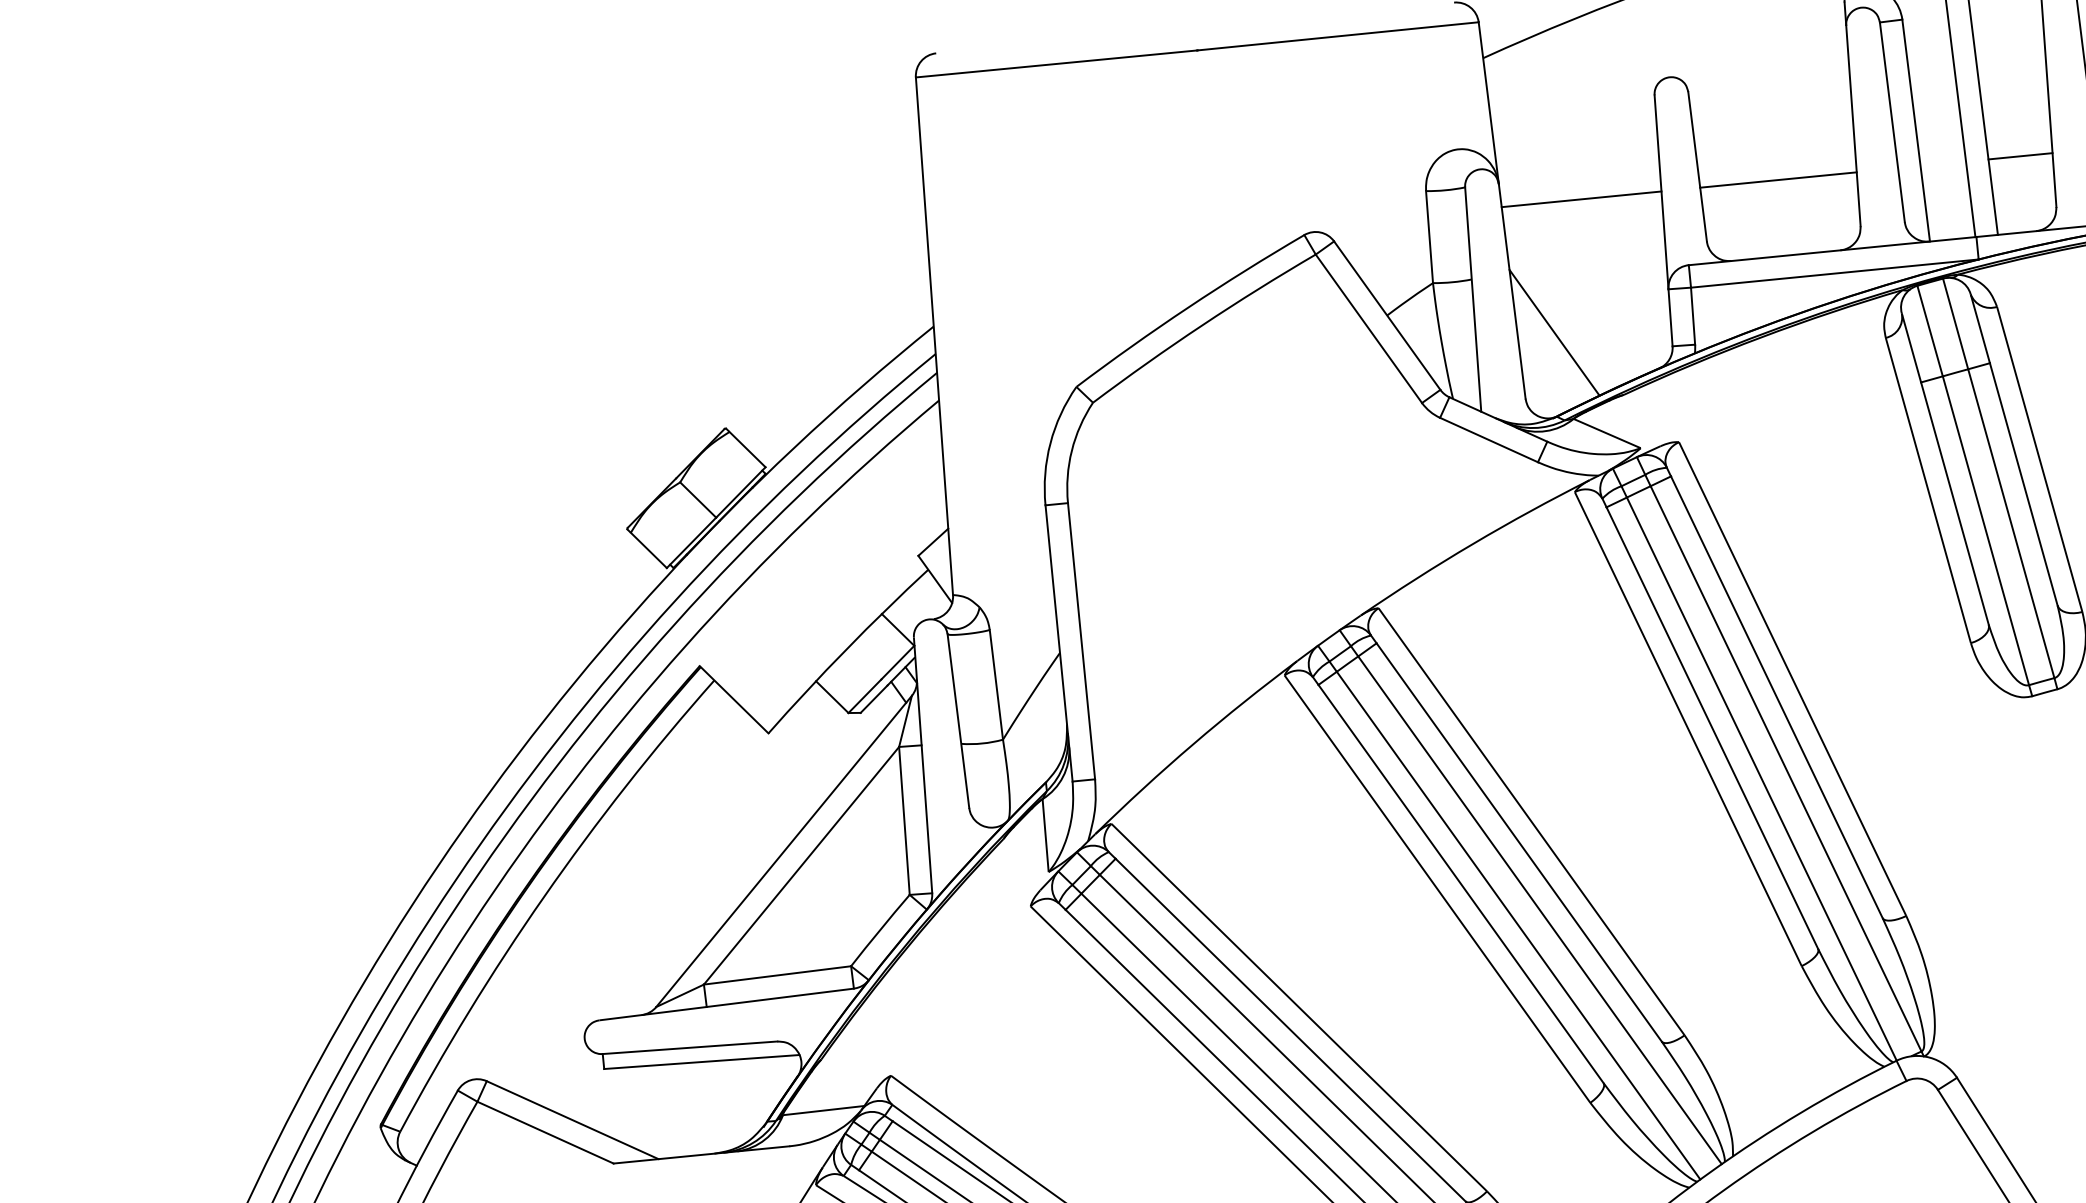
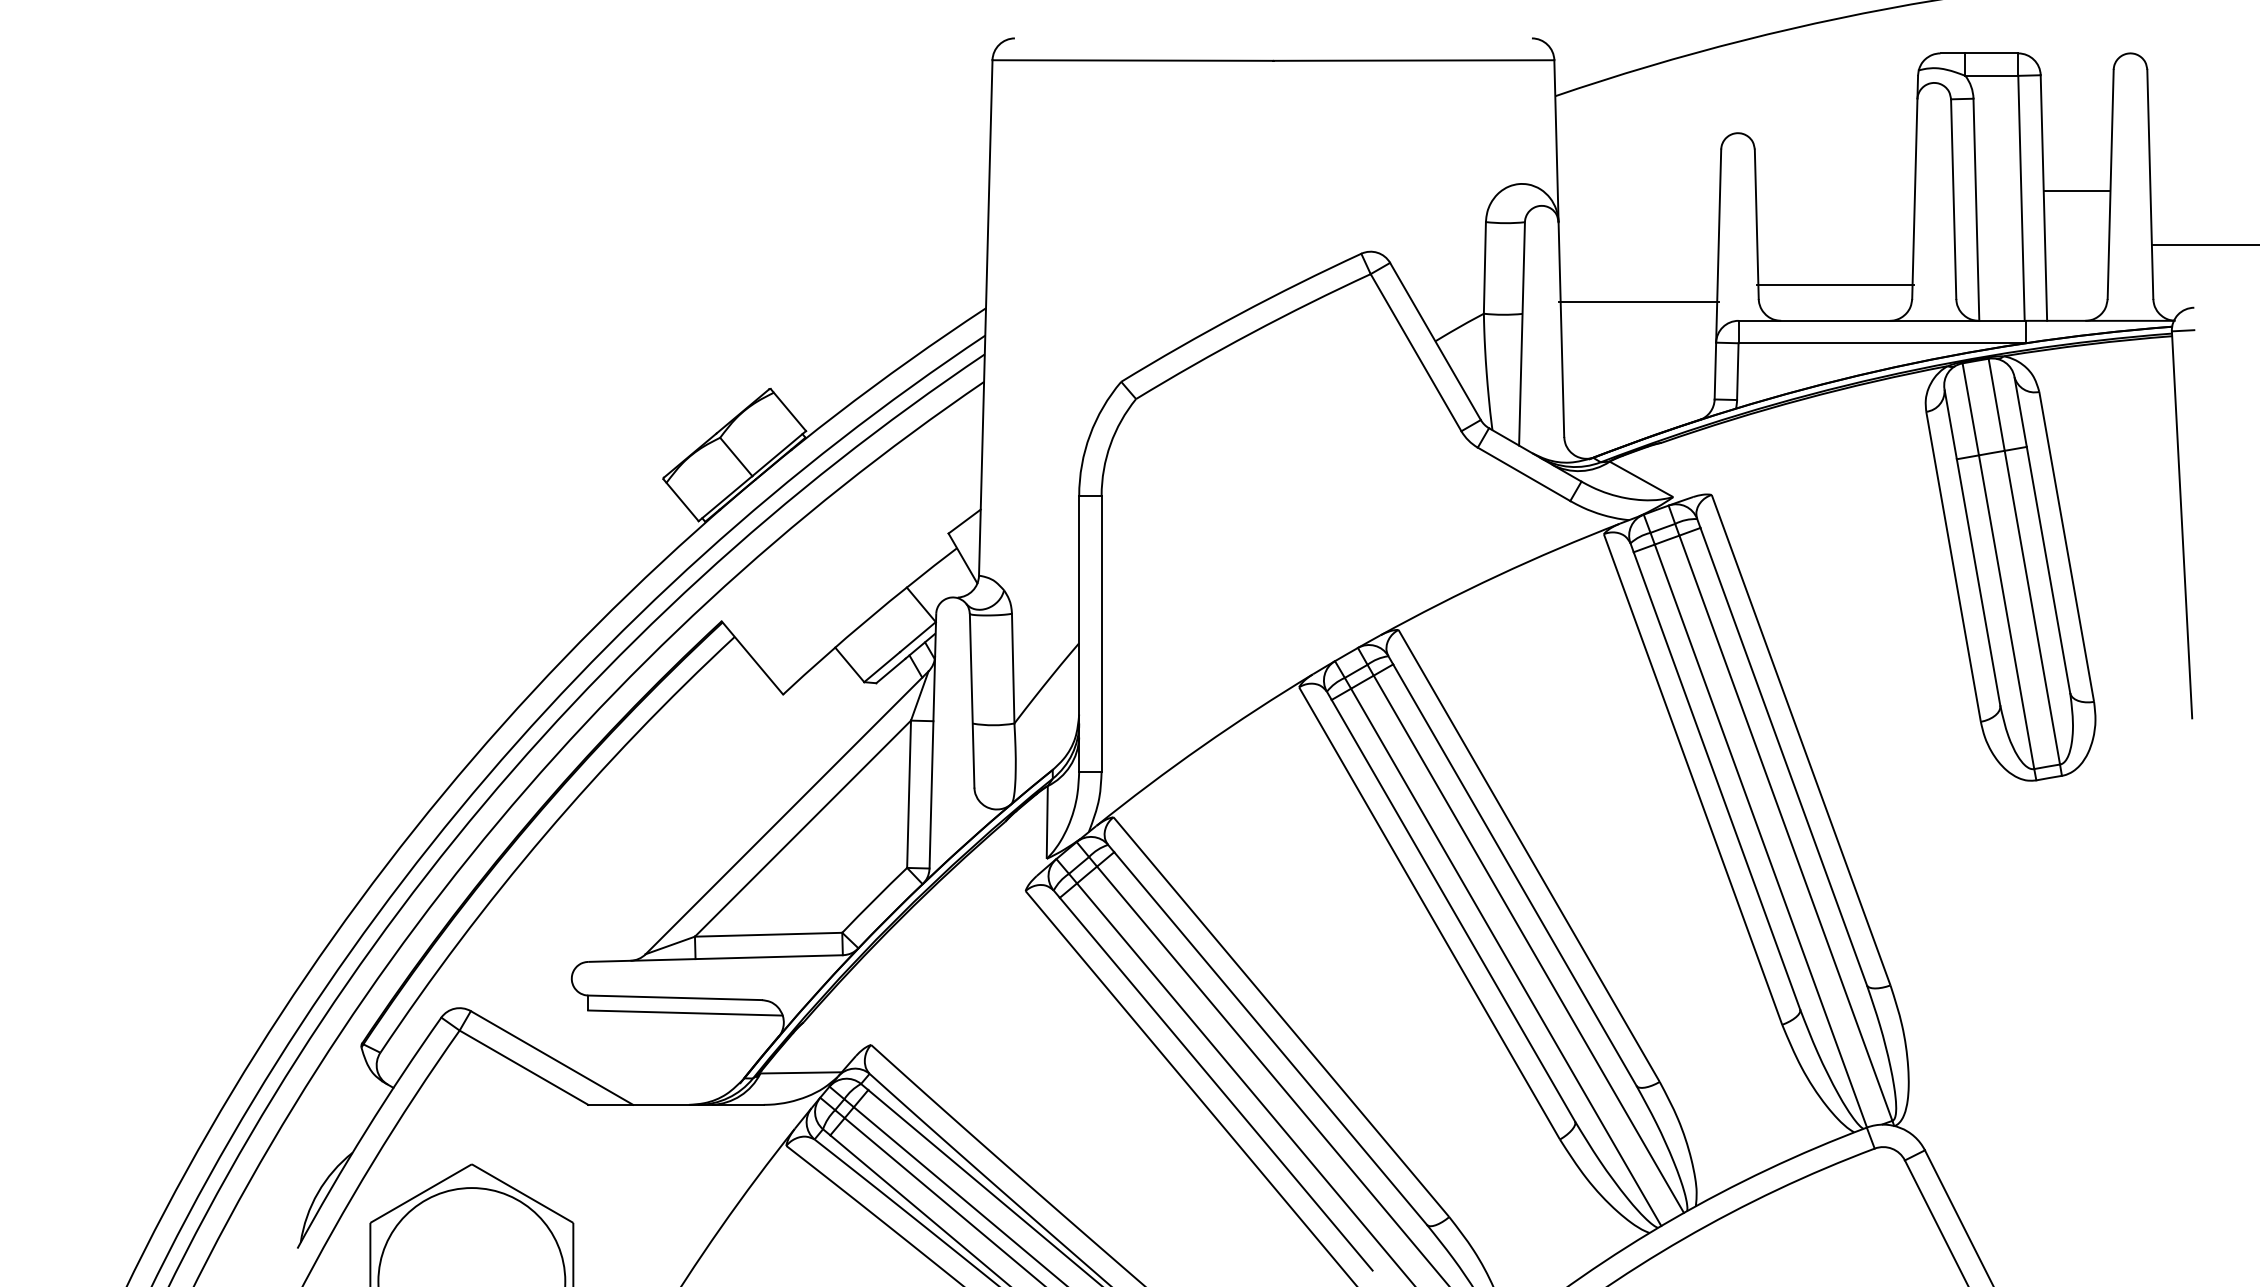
line: (2020, 156) -> (2077, 191), moved
line: (1778, 180) -> (1835, 285), moved
line: (1581, 199) -> (1638, 302), moved
line: (1553, 332) -> (1598, 374), removed

